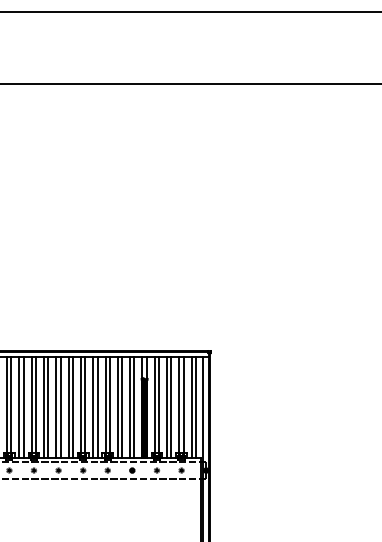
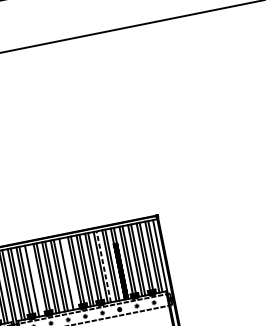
line: (23, 407) -> (34, 280), removed
line: (72, 407) -> (69, 273), removed
line: (122, 407) -> (104, 266), solid -> dashed

